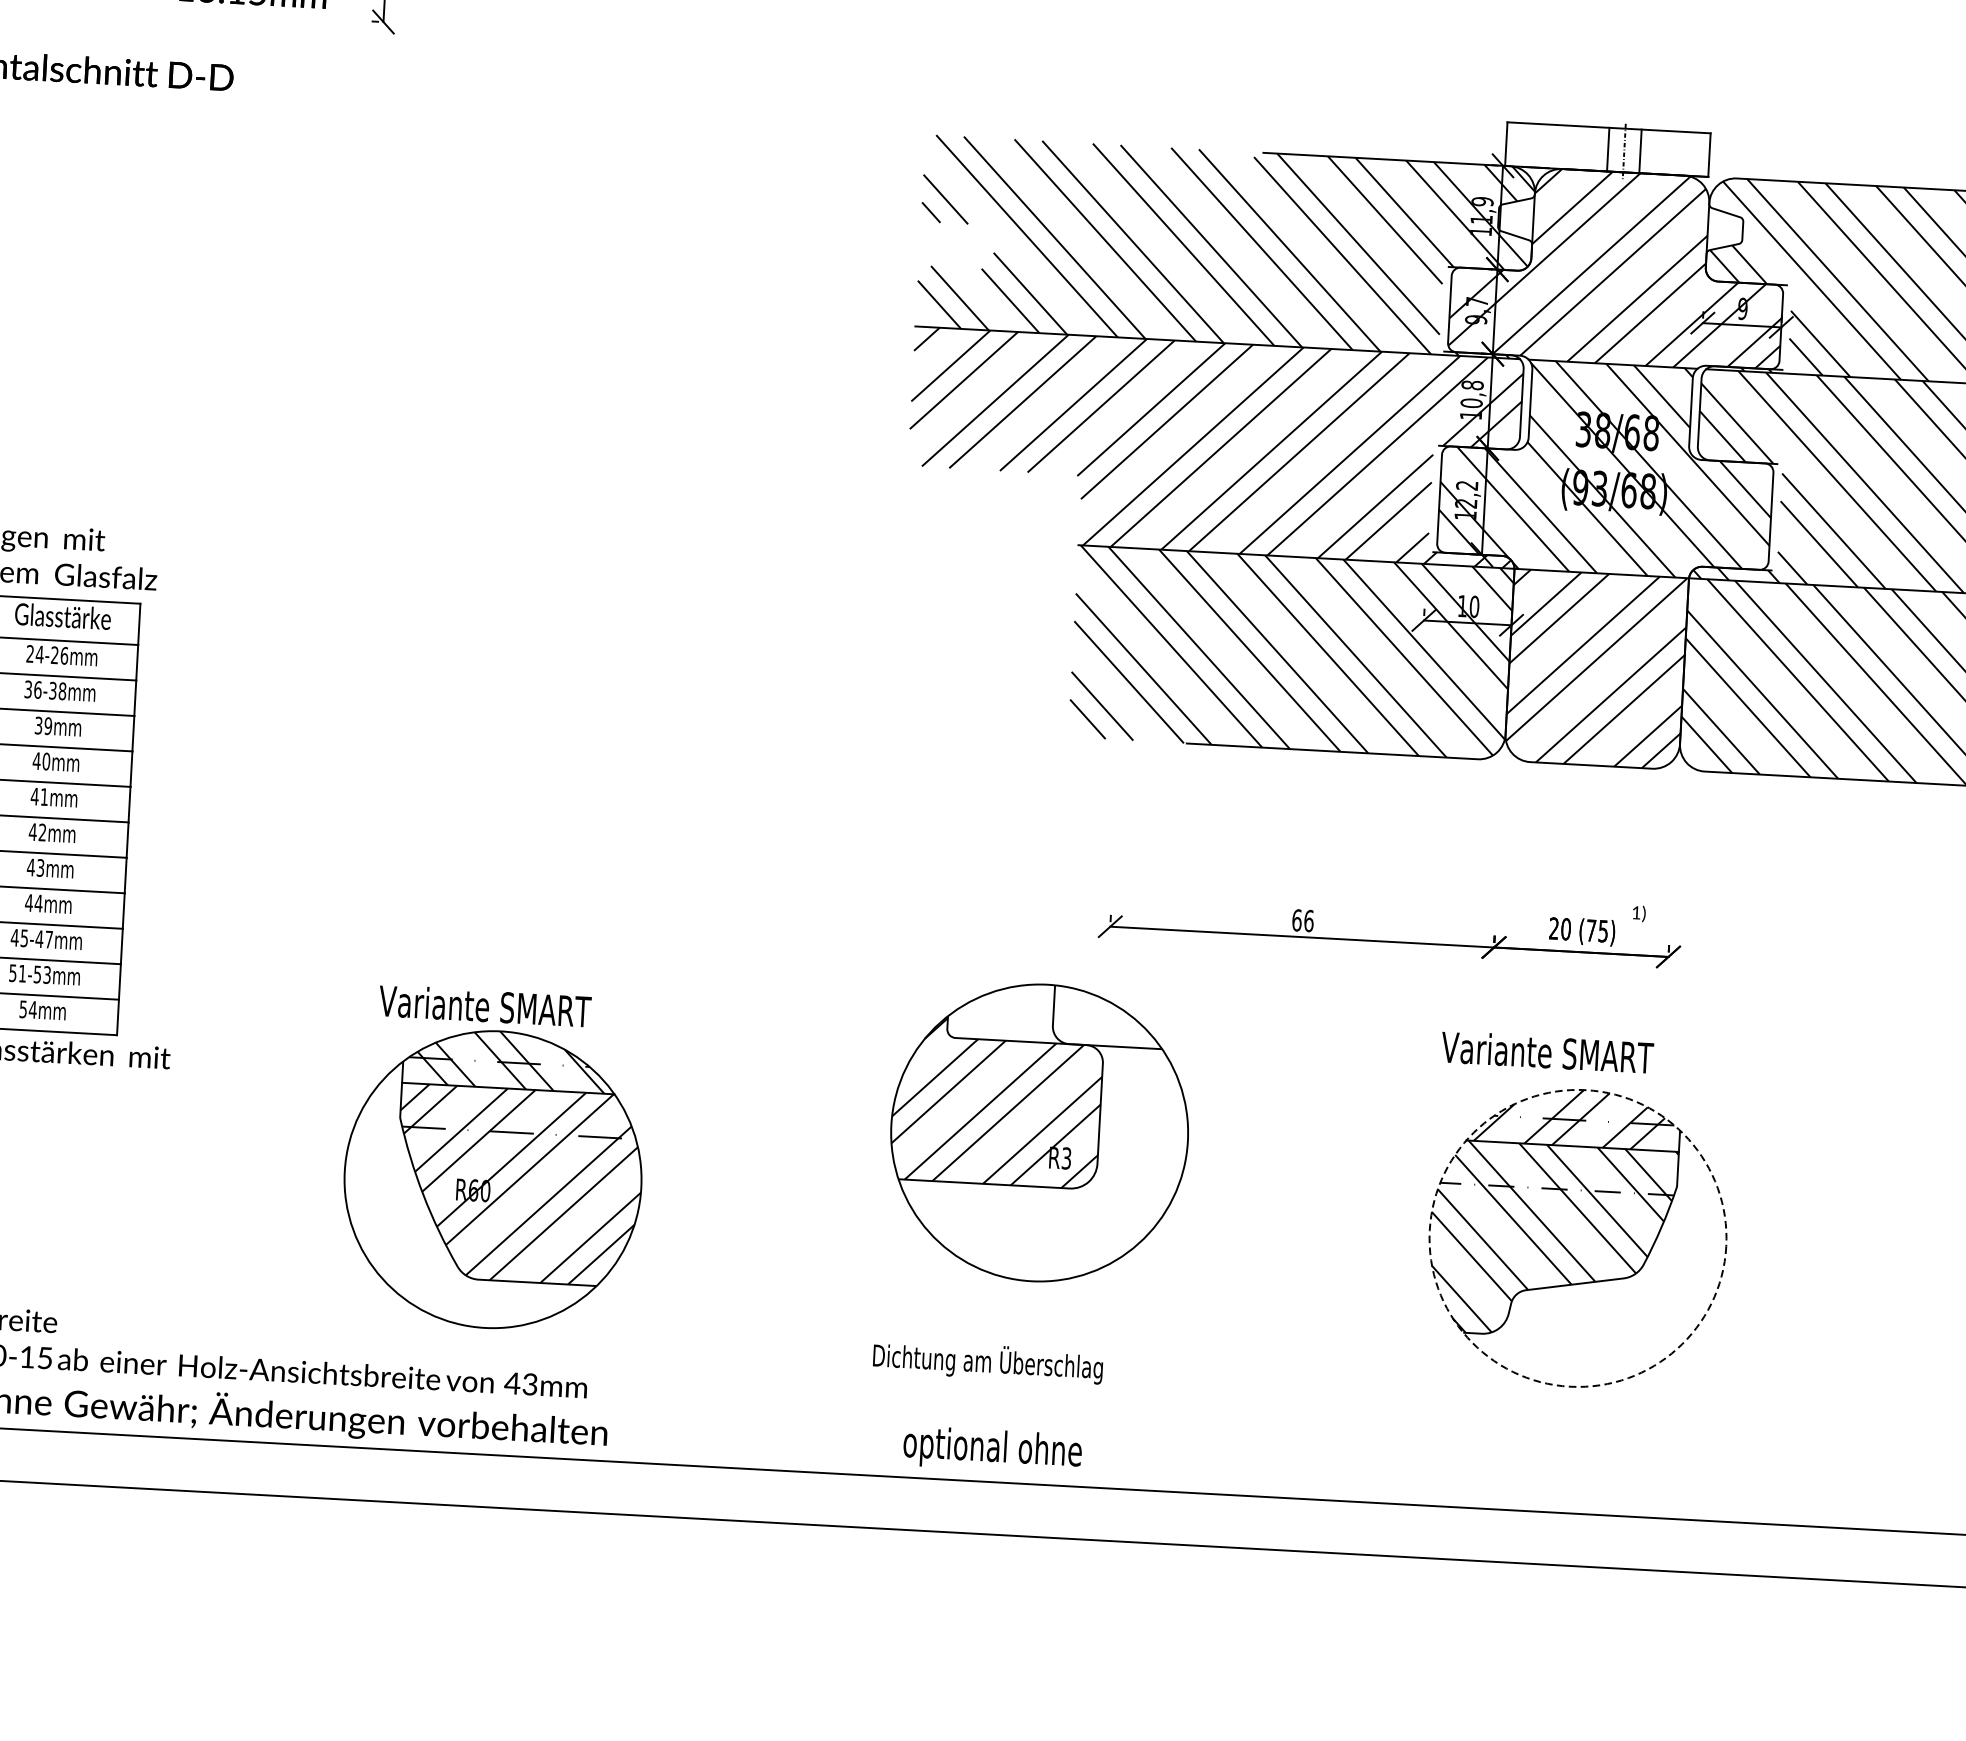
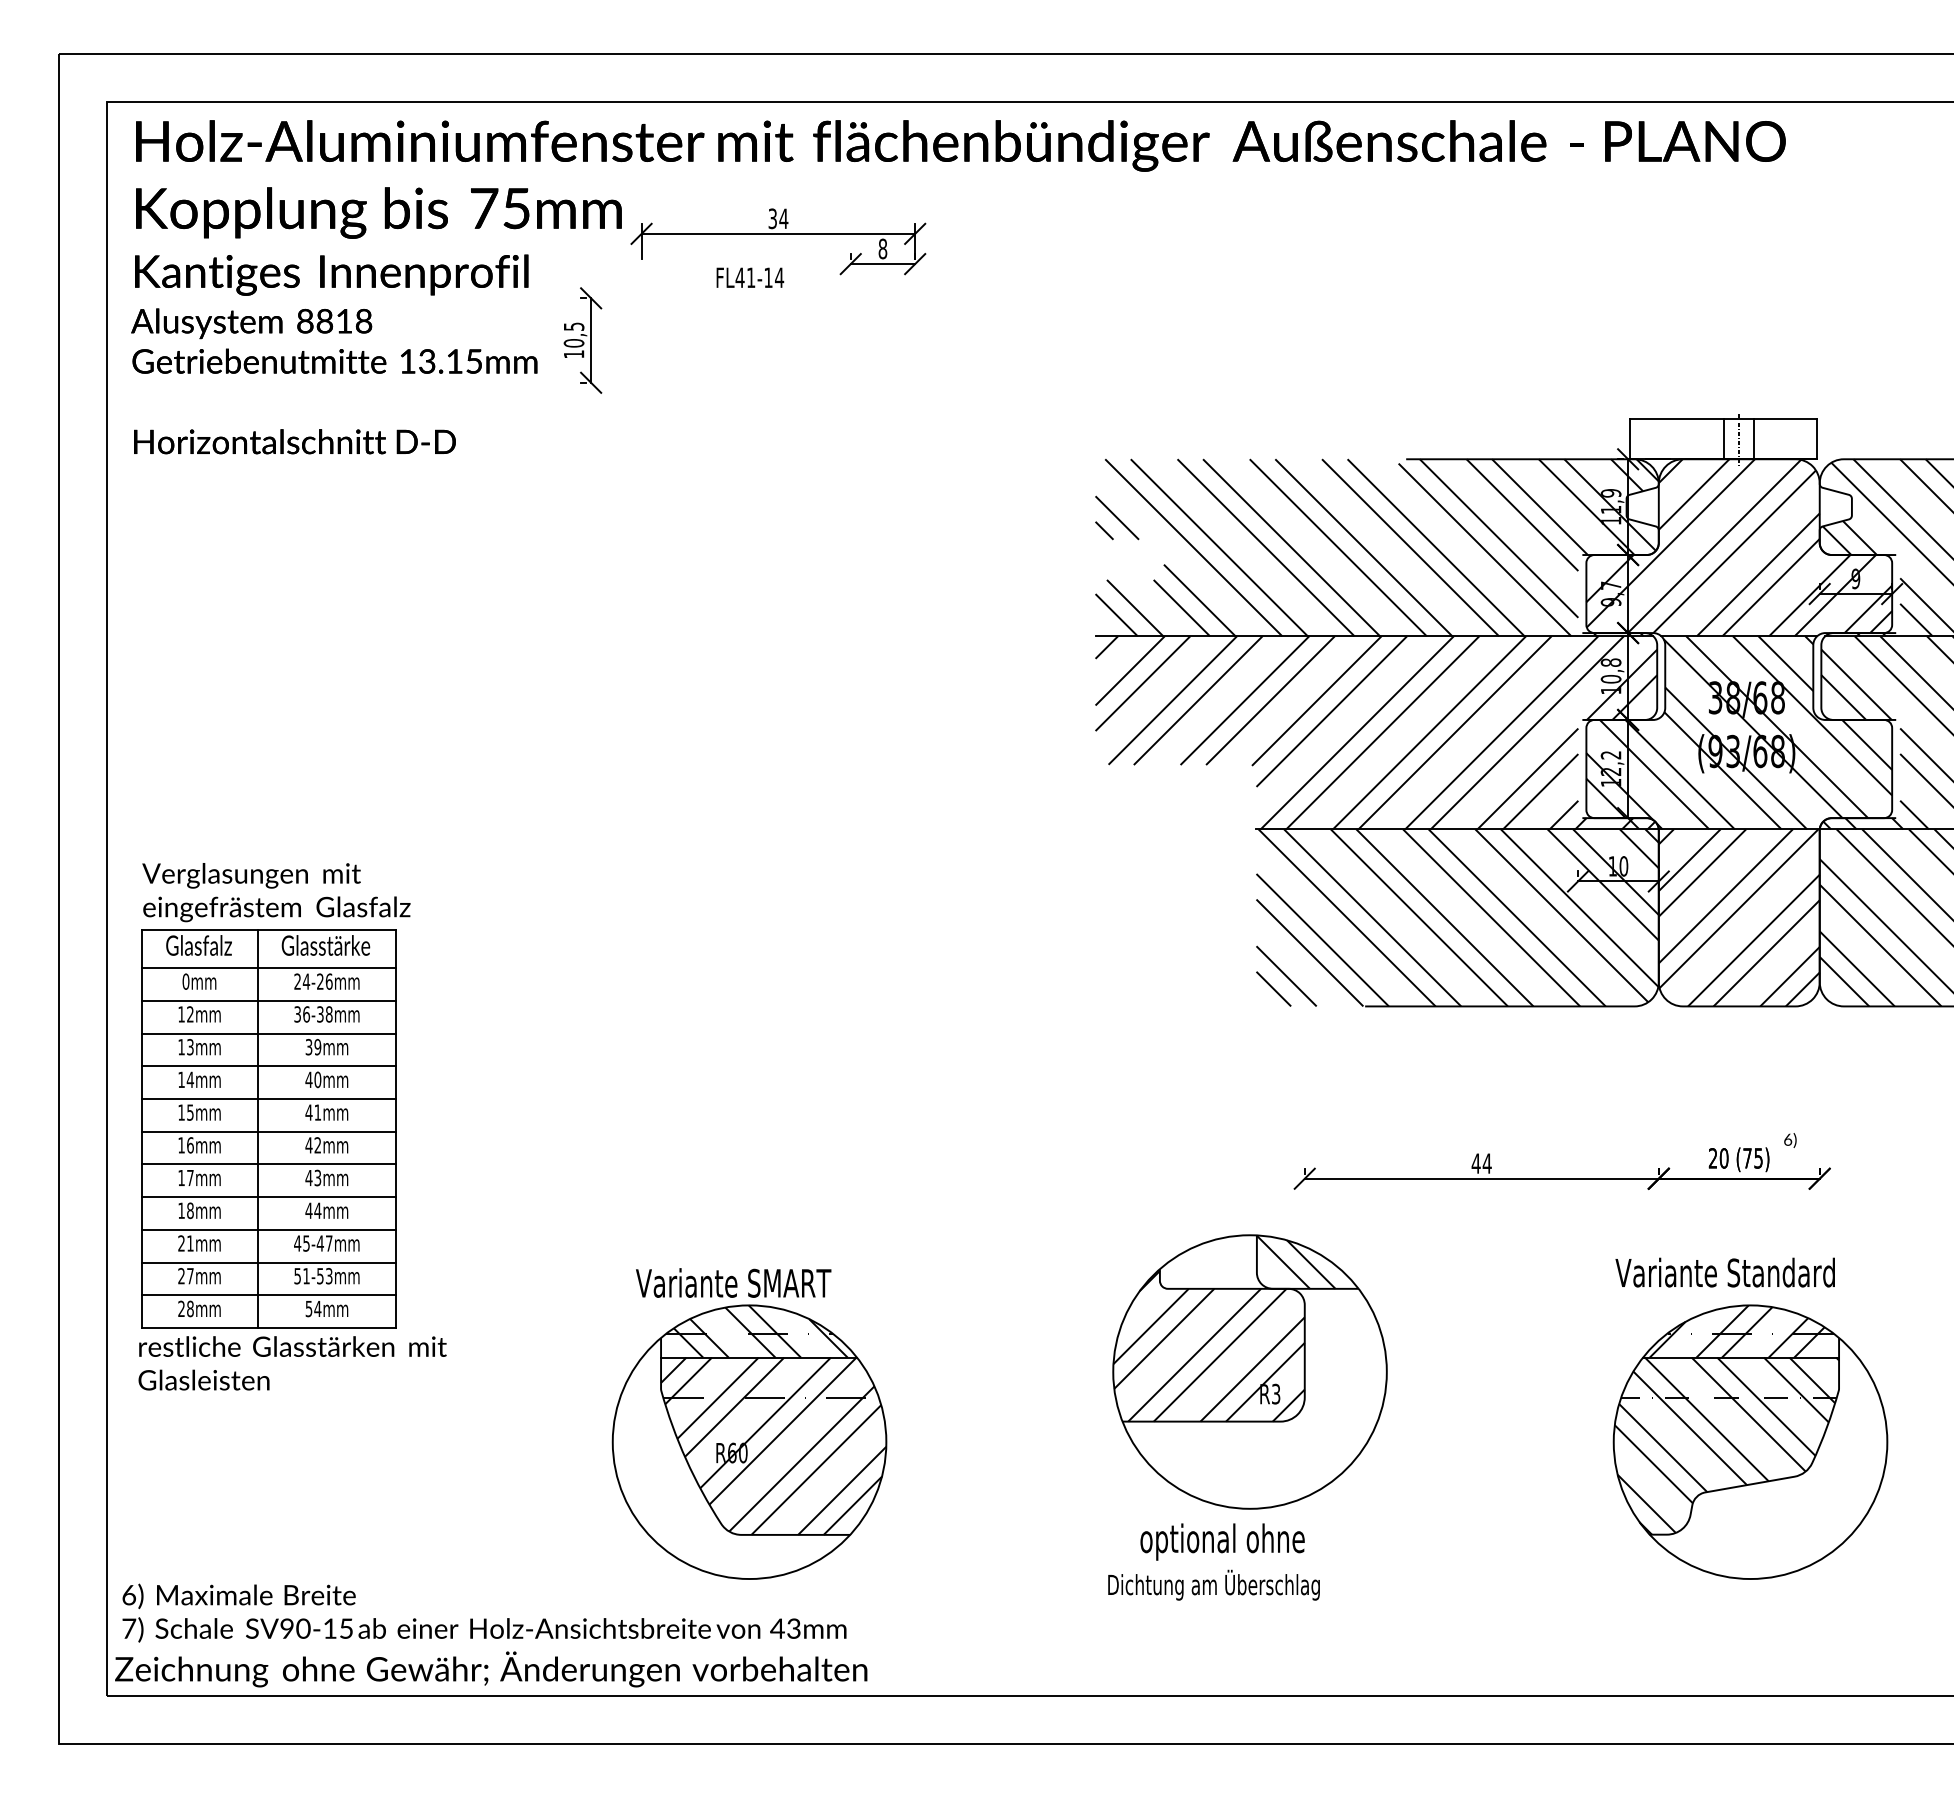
text: (1636, 912) -> (1788, 1139), 1) -> 6)
text: (1302, 920) -> (1481, 1163), 66 -> 44
hatch: (1095, 1015) -> (1295, 1261), added
text: (1629, 1056) -> (1788, 1272), Variante SMART -> Variante Standard
circle: (1577, 1238) -> (1750, 1442), dashed -> solid
text: (992, 1449) -> (1222, 1541), moved

